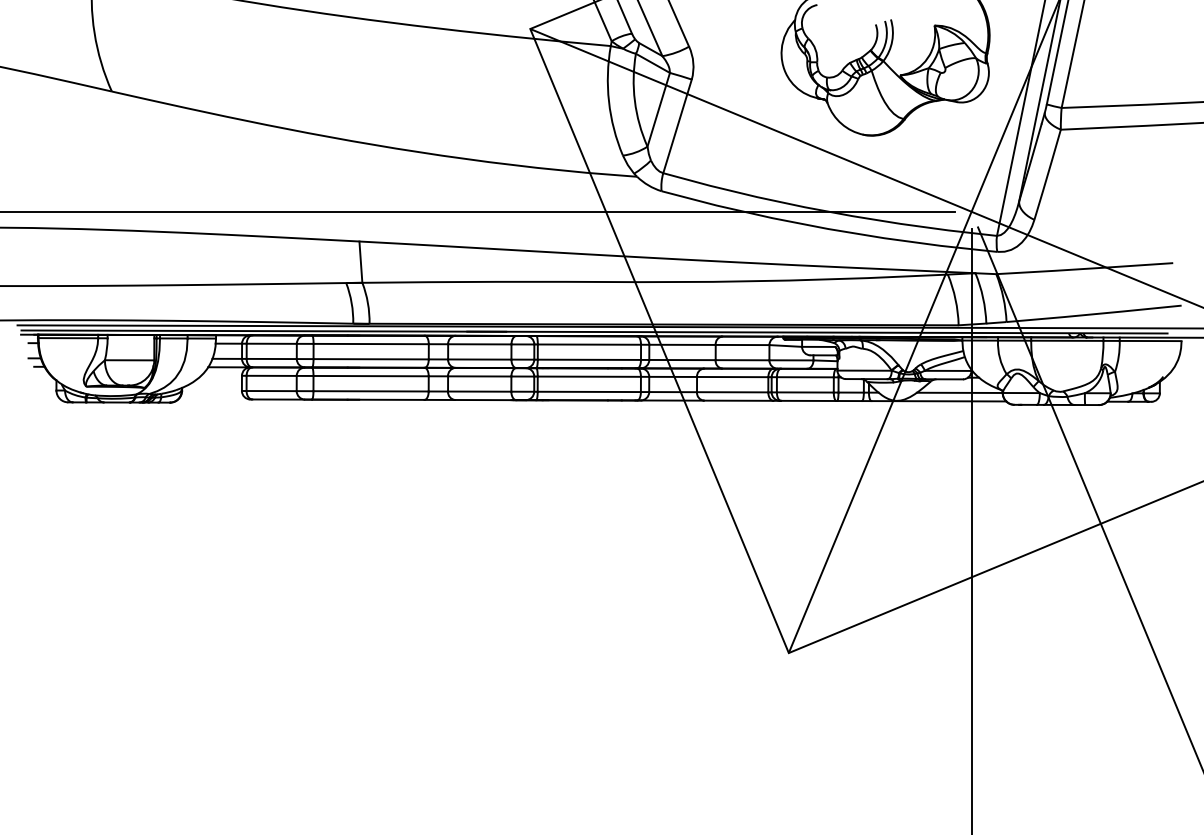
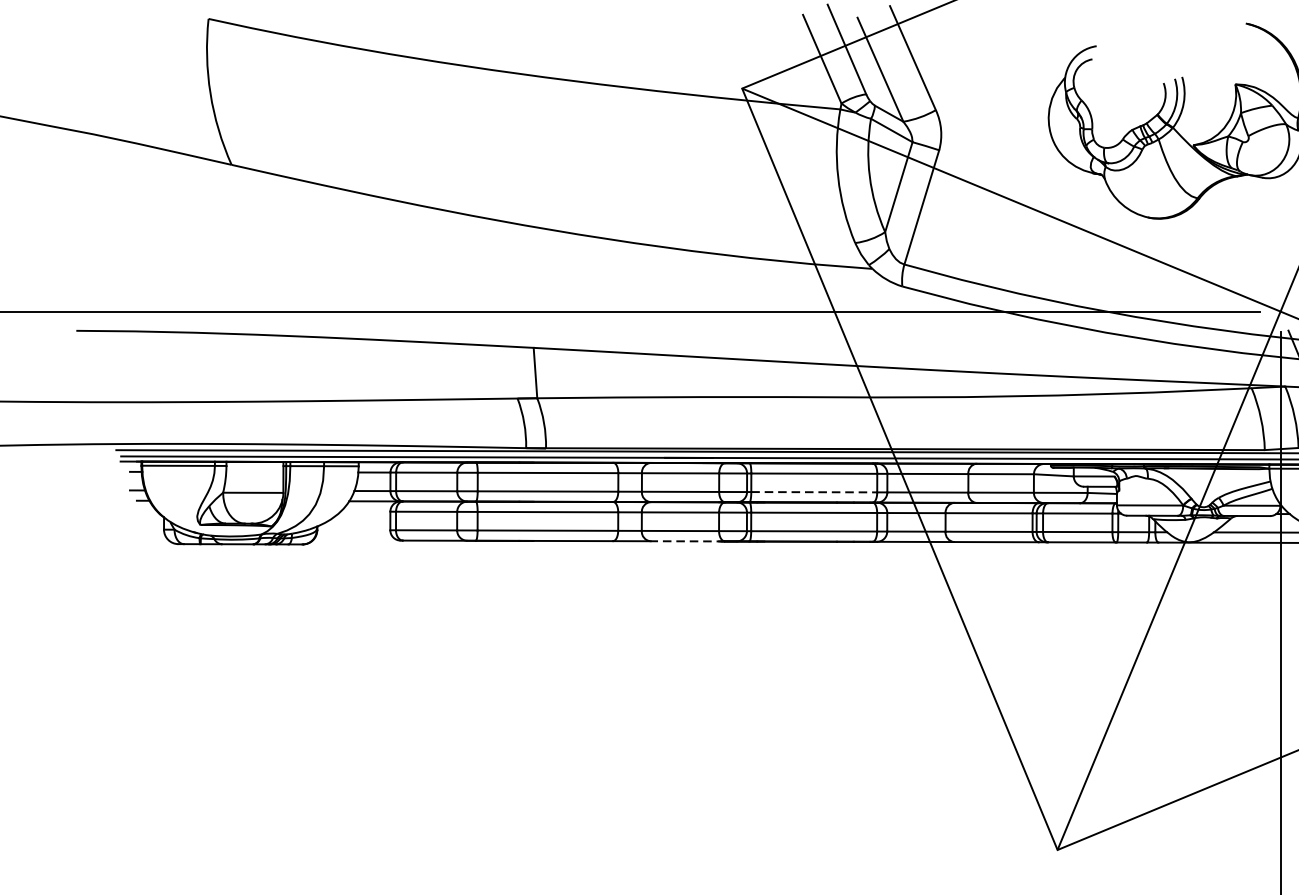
line: (589, 359) -> (814, 491), solid -> dashed
line: (485, 400) -> (687, 541), solid -> dashed

